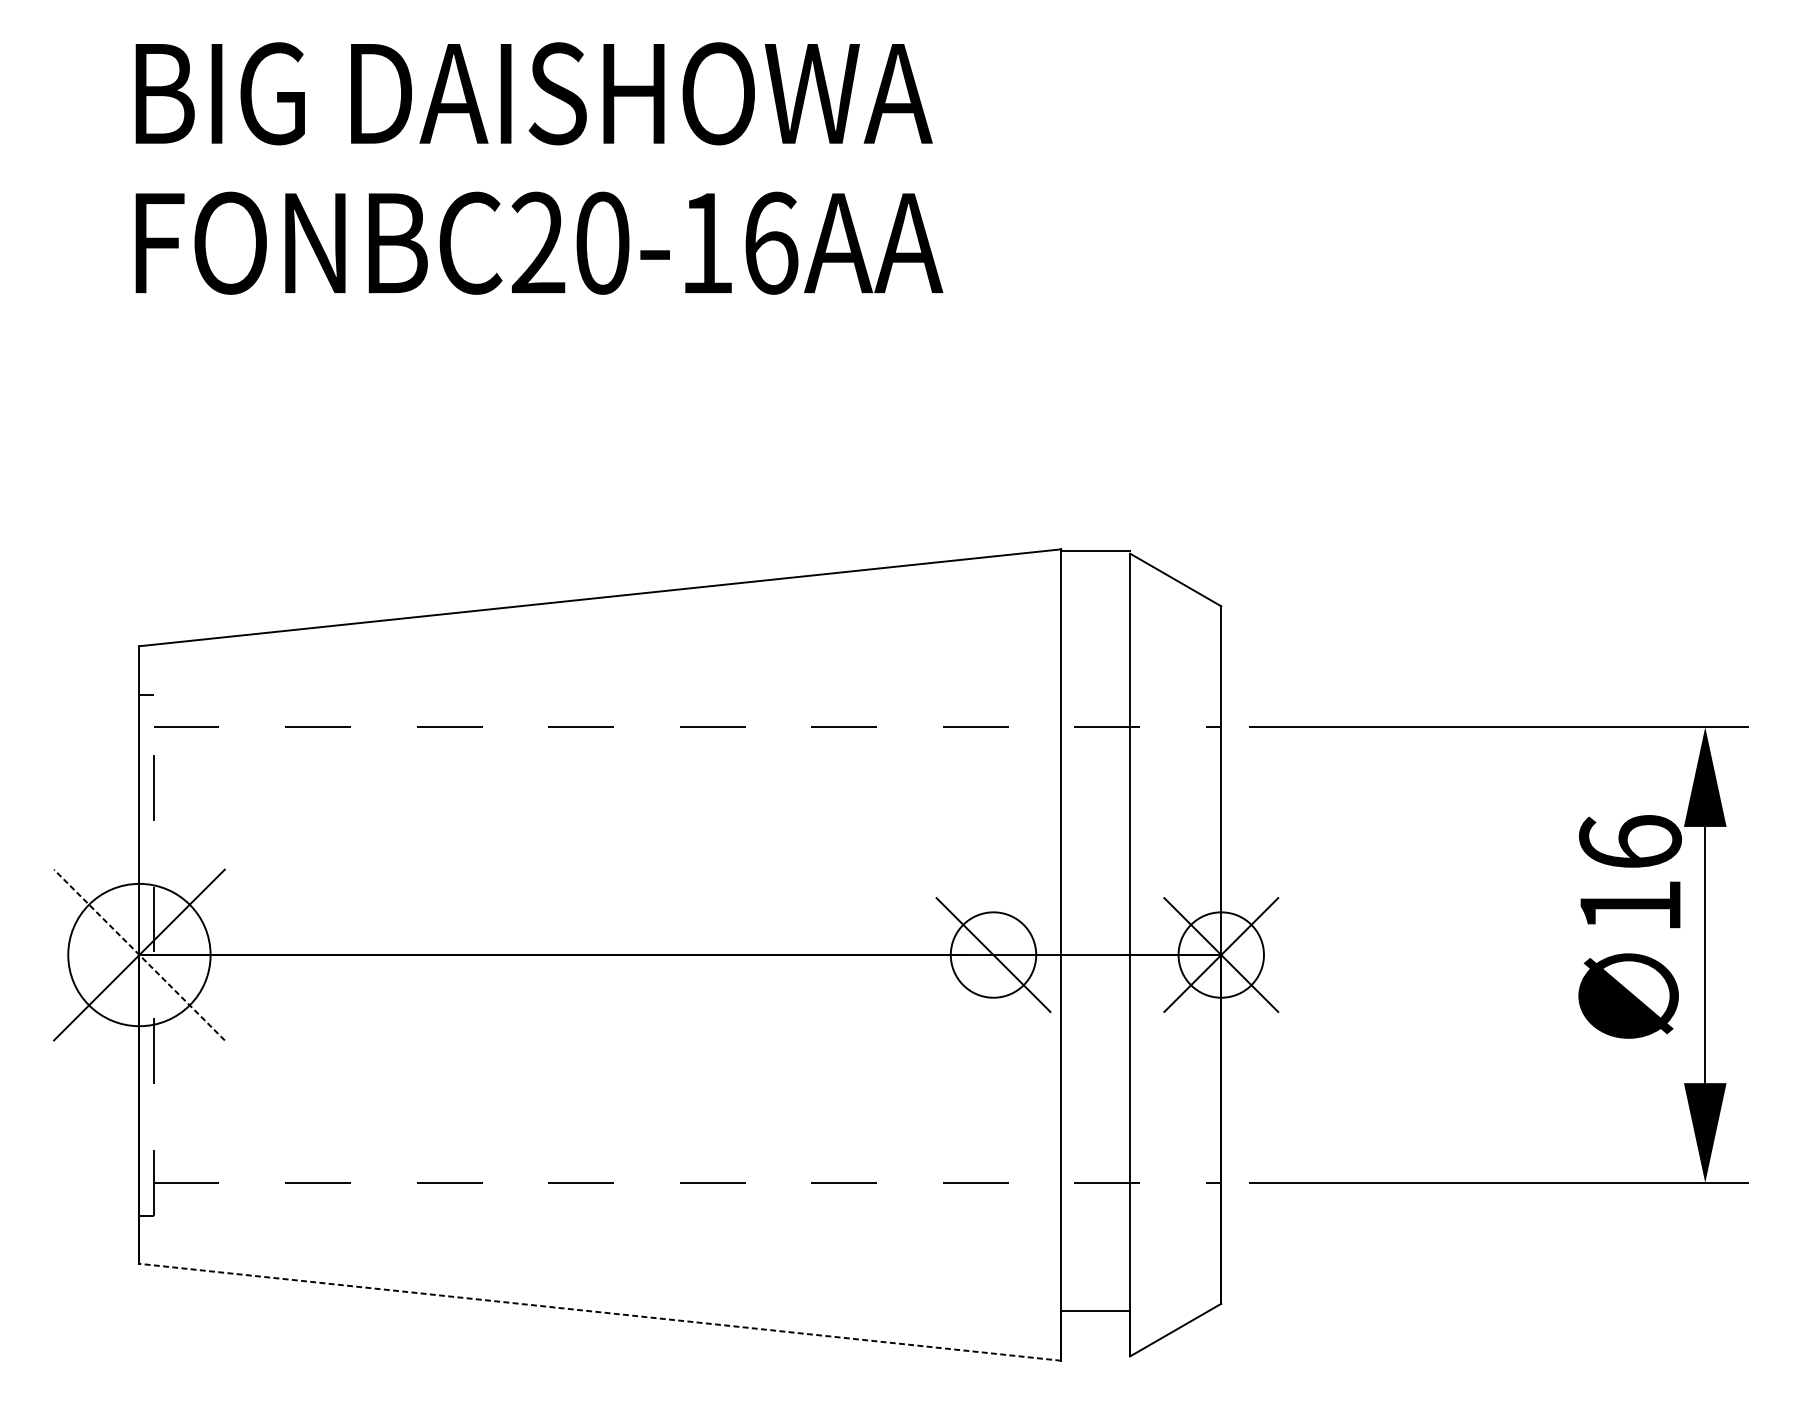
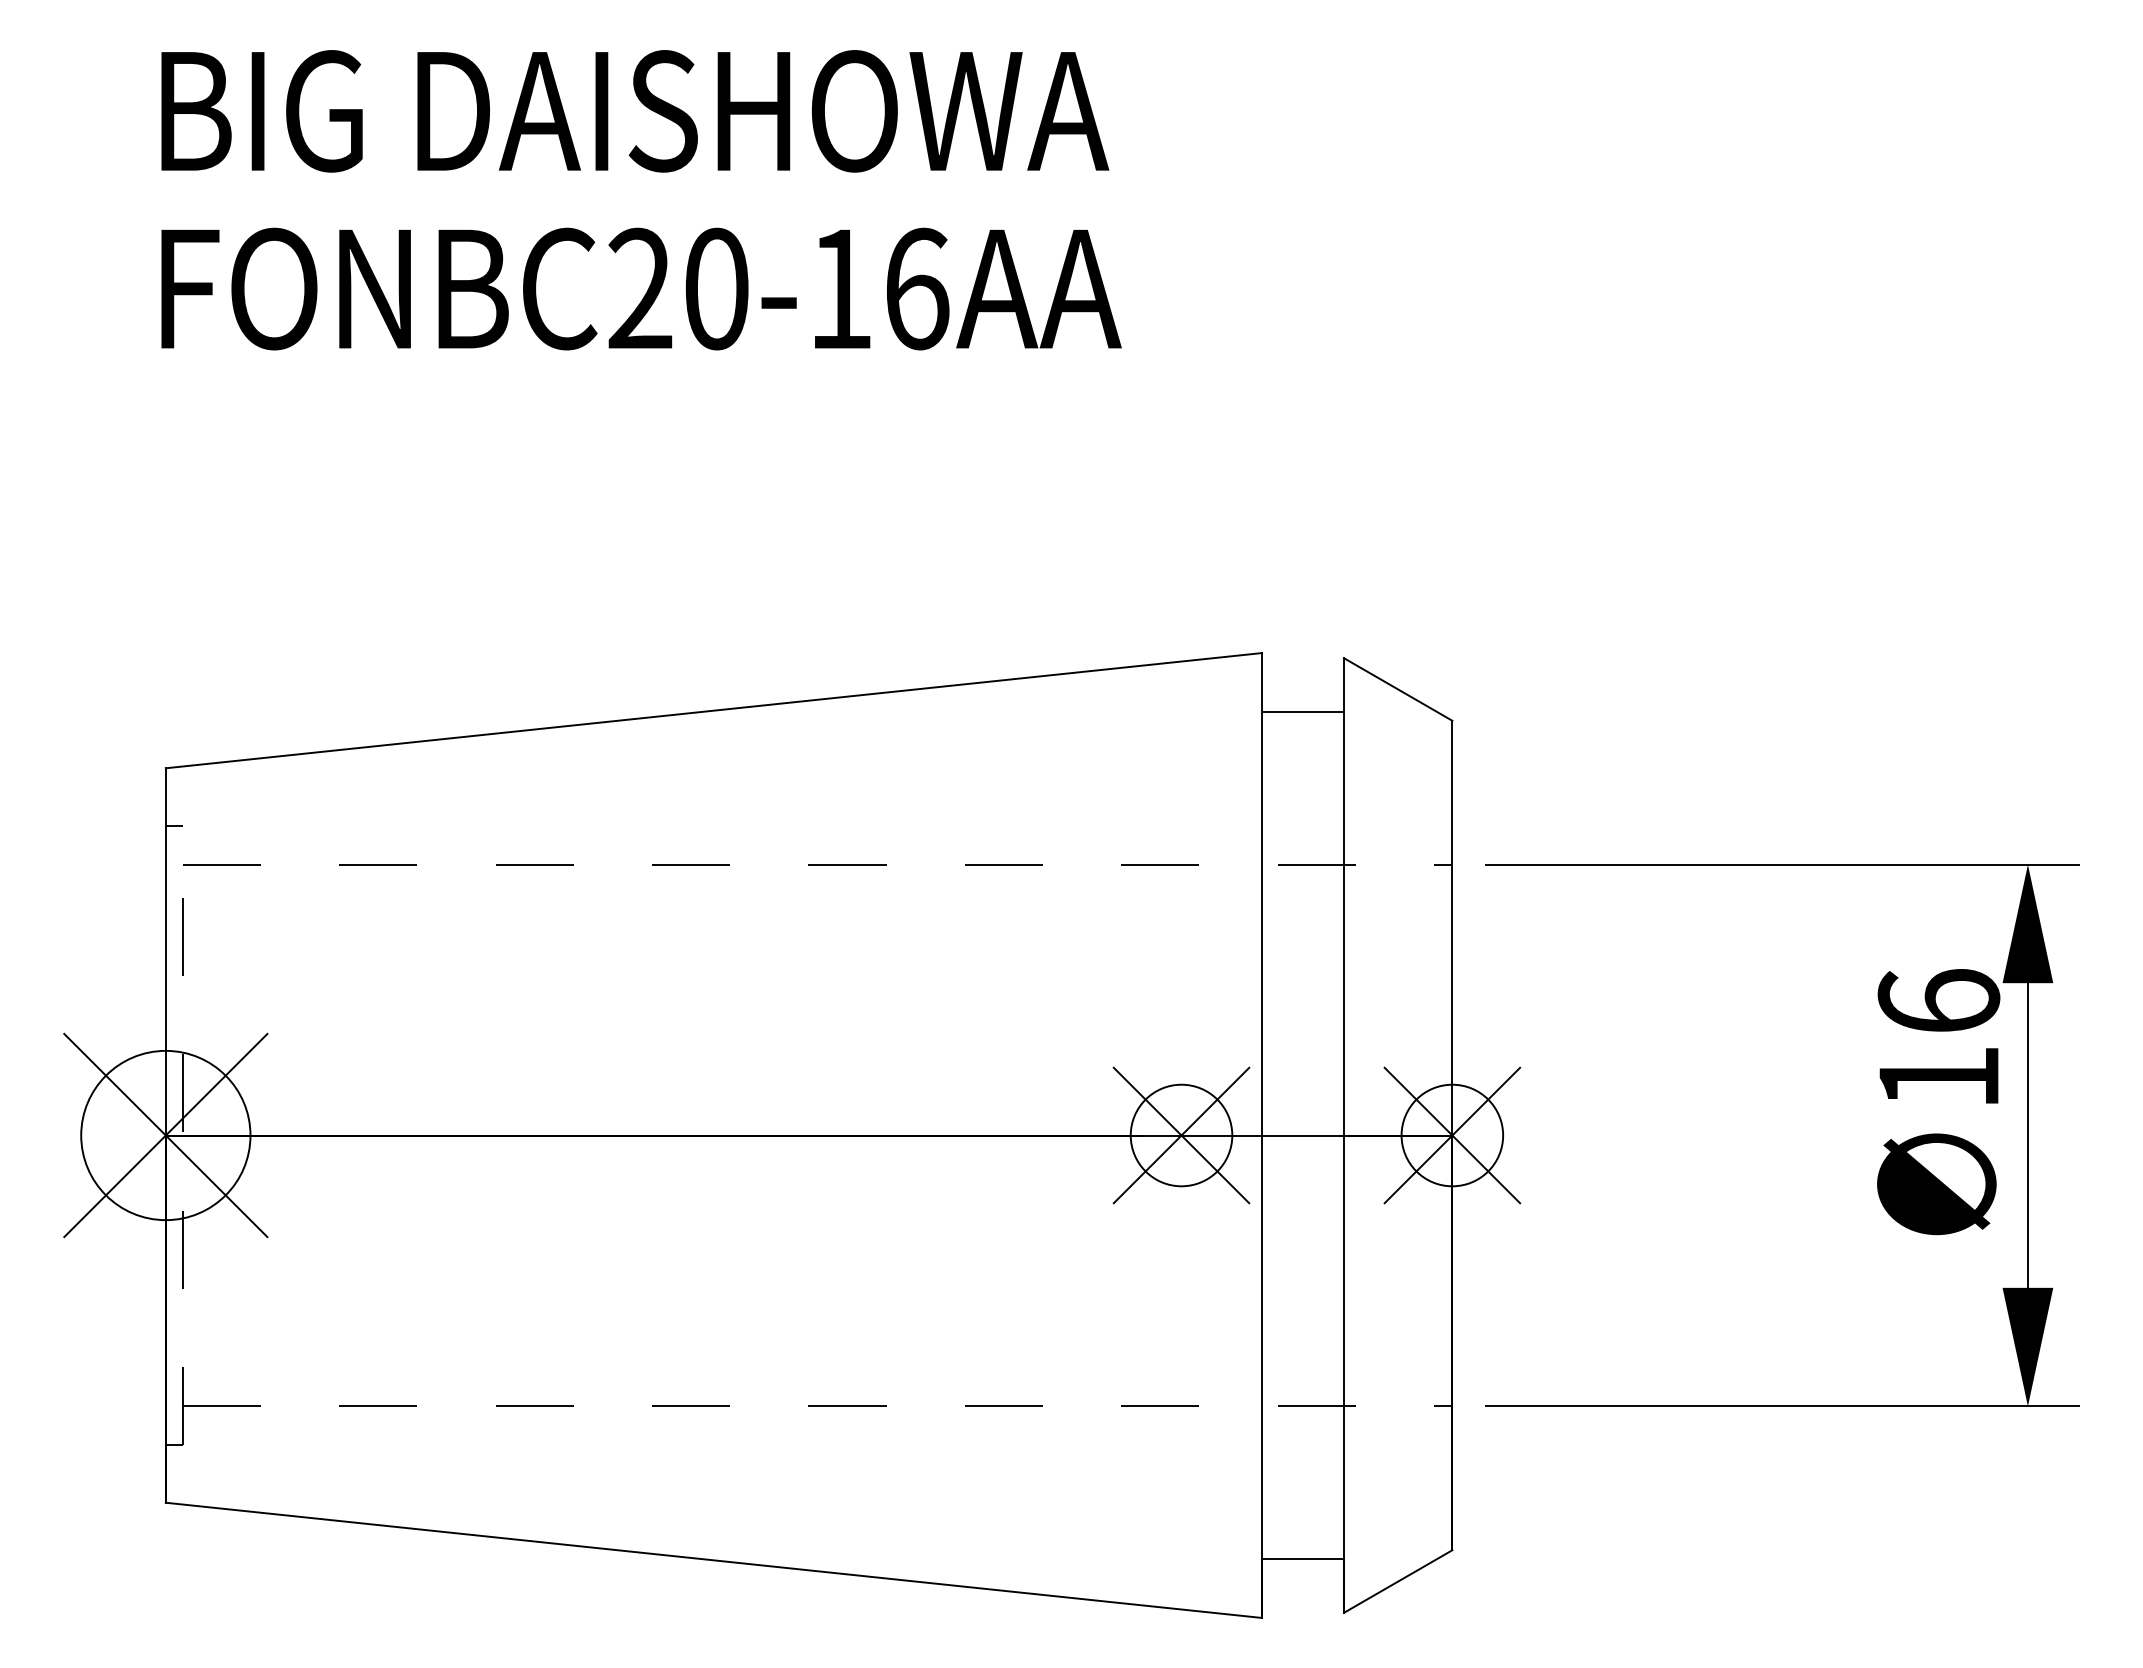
line: (1096, 551) -> (1303, 712), moved
line: (139, 955) -> (165, 1135), dashed -> solid
line: (993, 955) -> (1181, 1135), added
line: (599, 1312) -> (713, 1560), dashed -> solid

